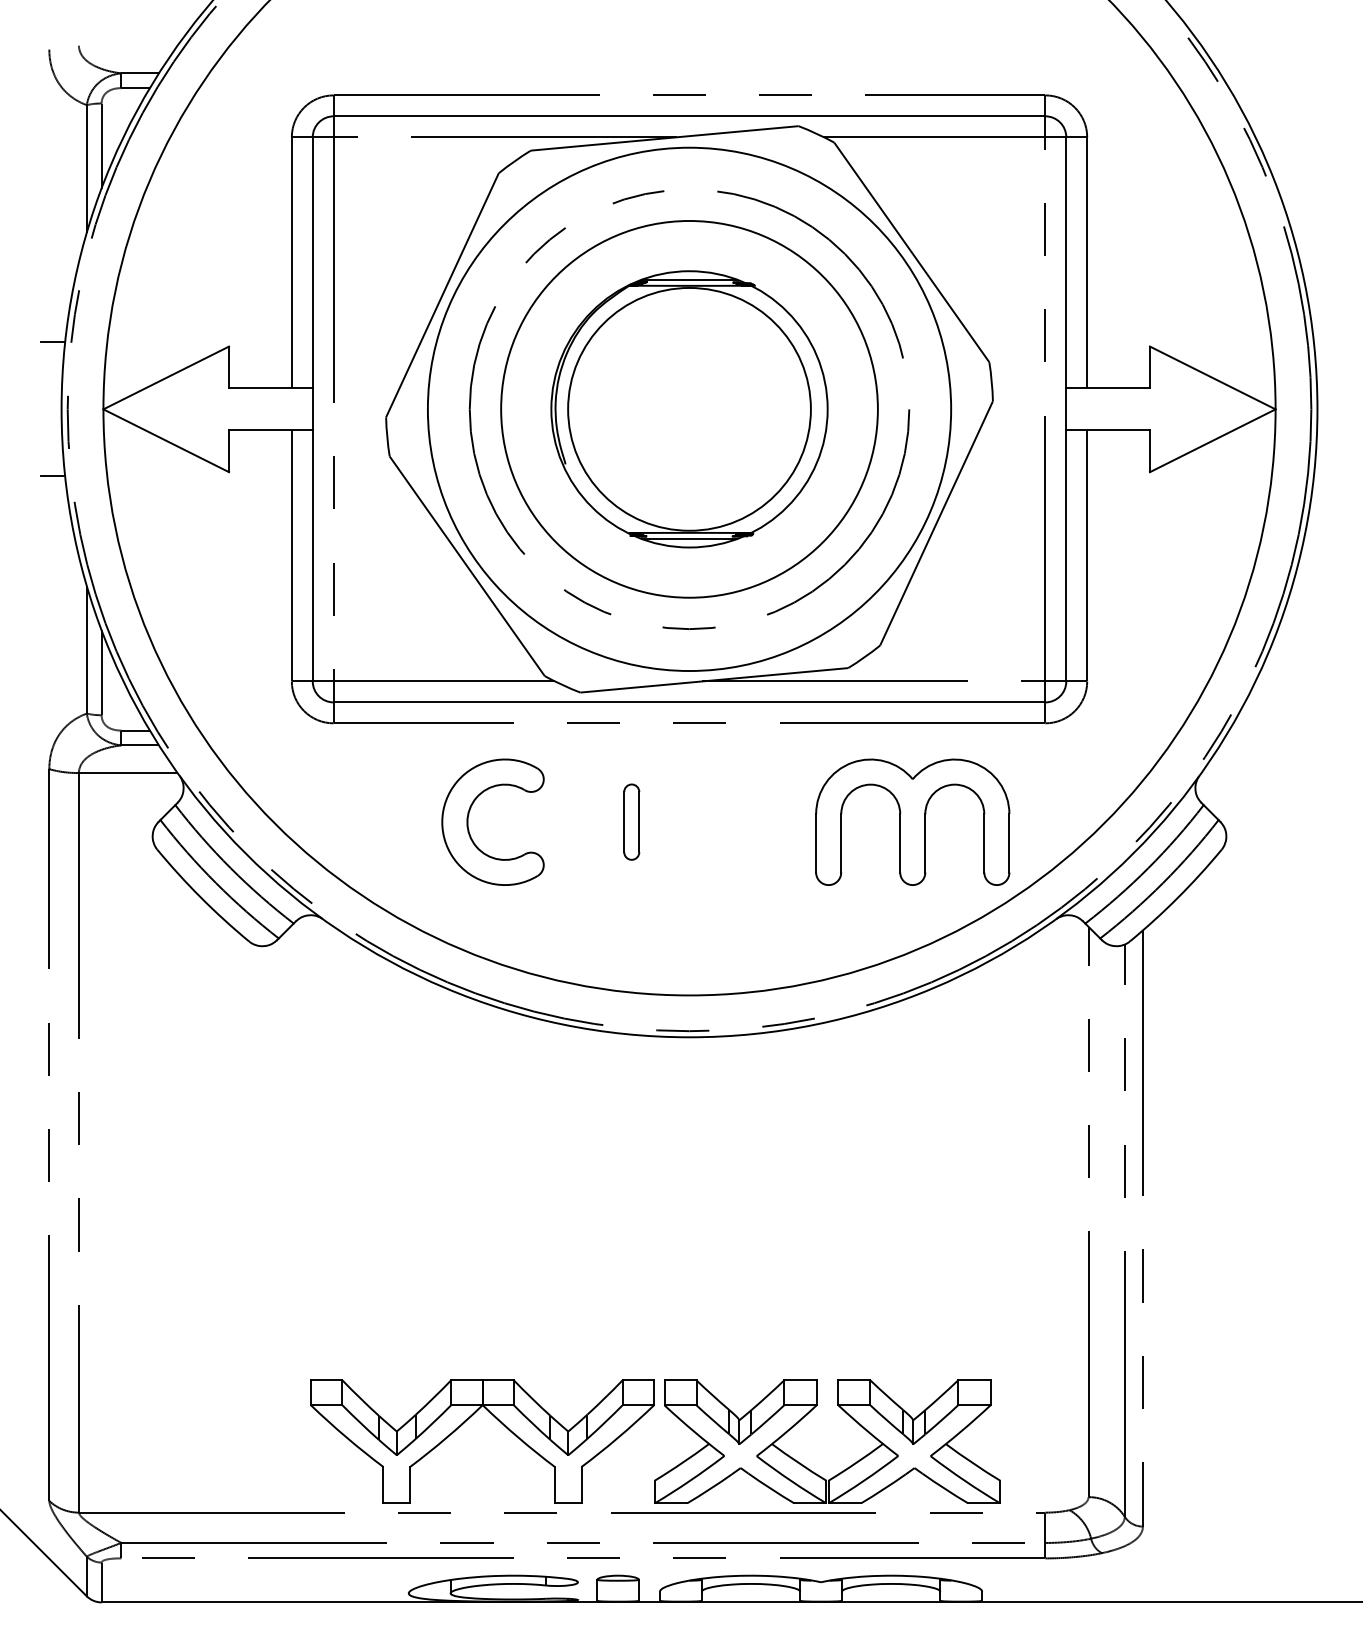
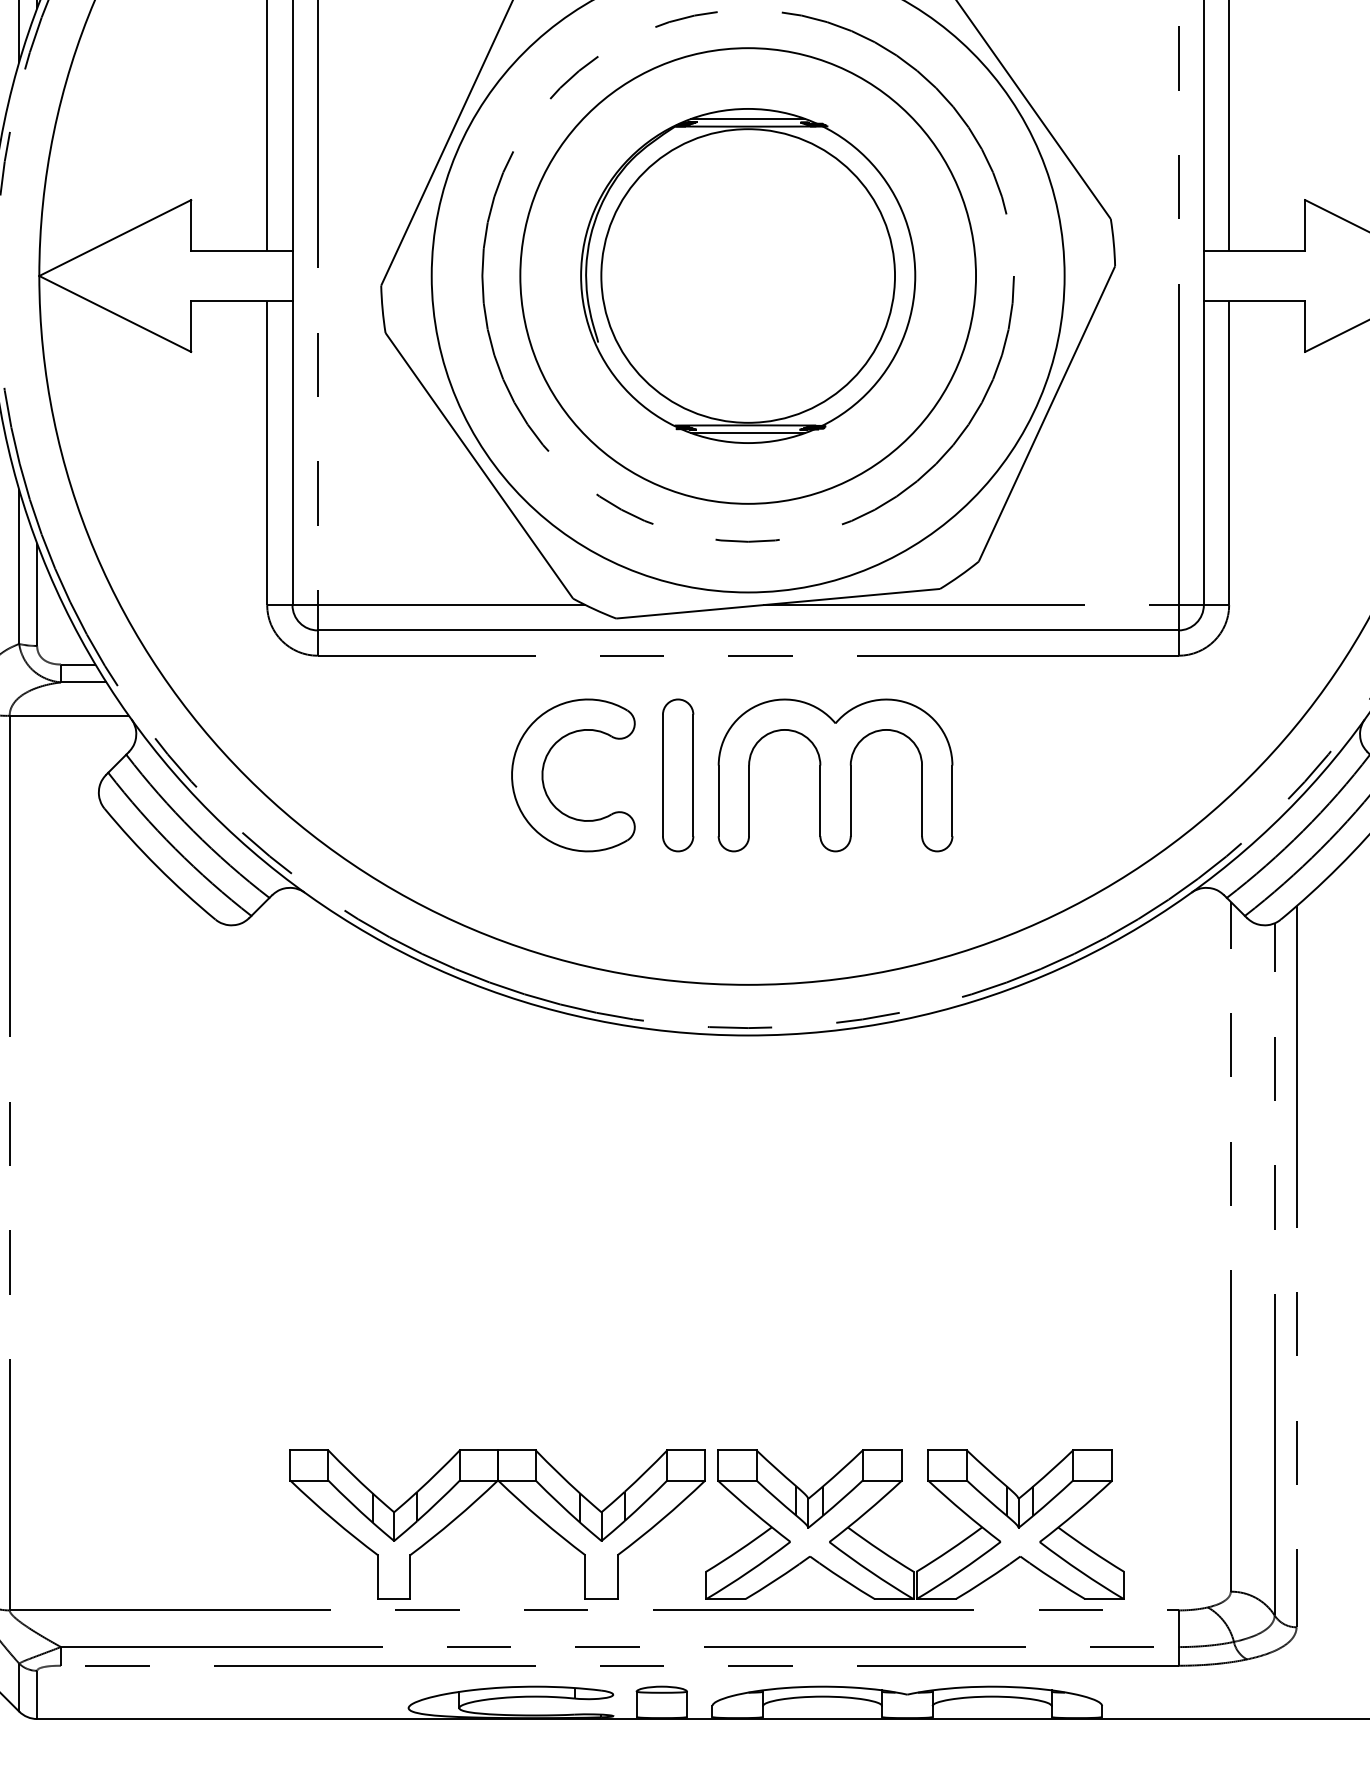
part: (468, 821) -> (543, 774), moved
part: (631, 821) -> (677, 774), size x1.67
part: (912, 821) -> (835, 774), moved

